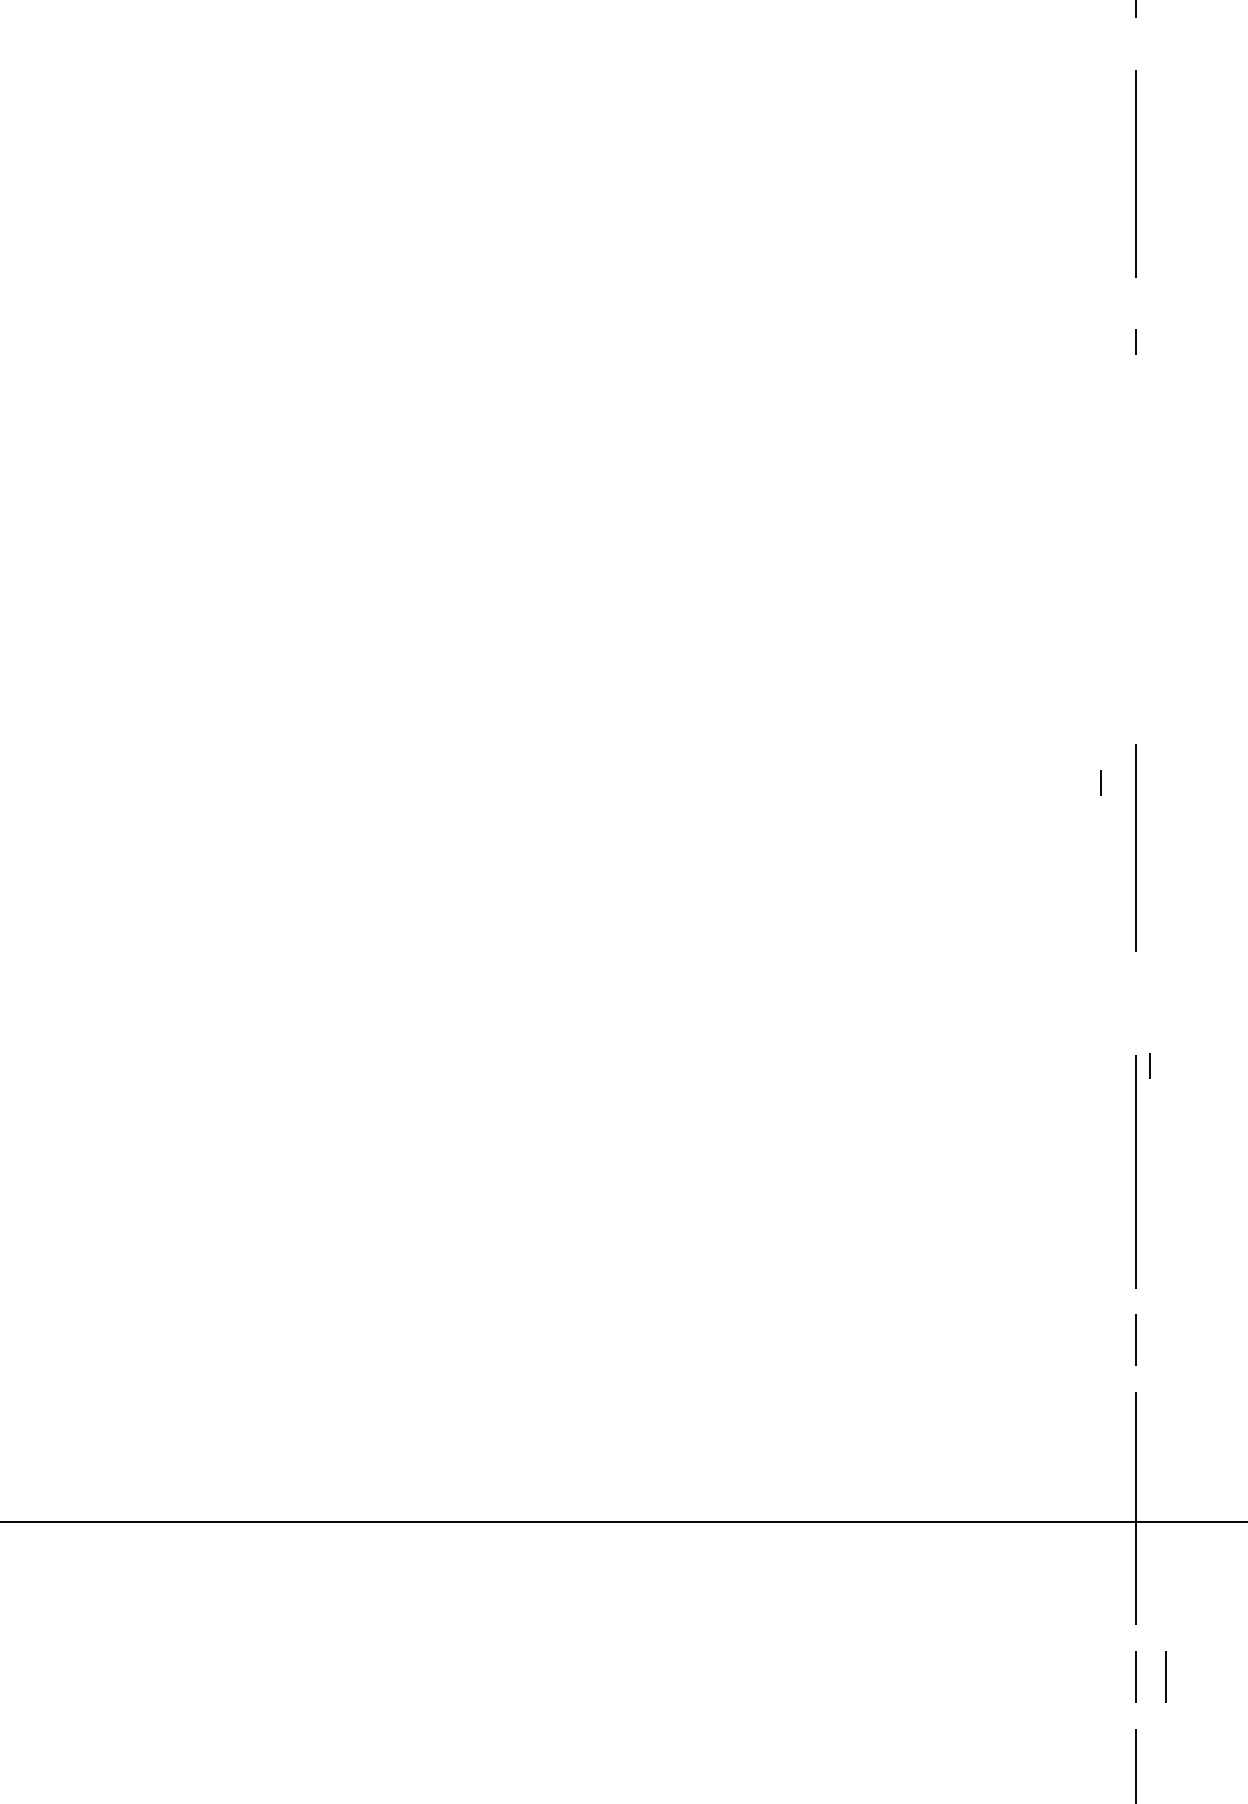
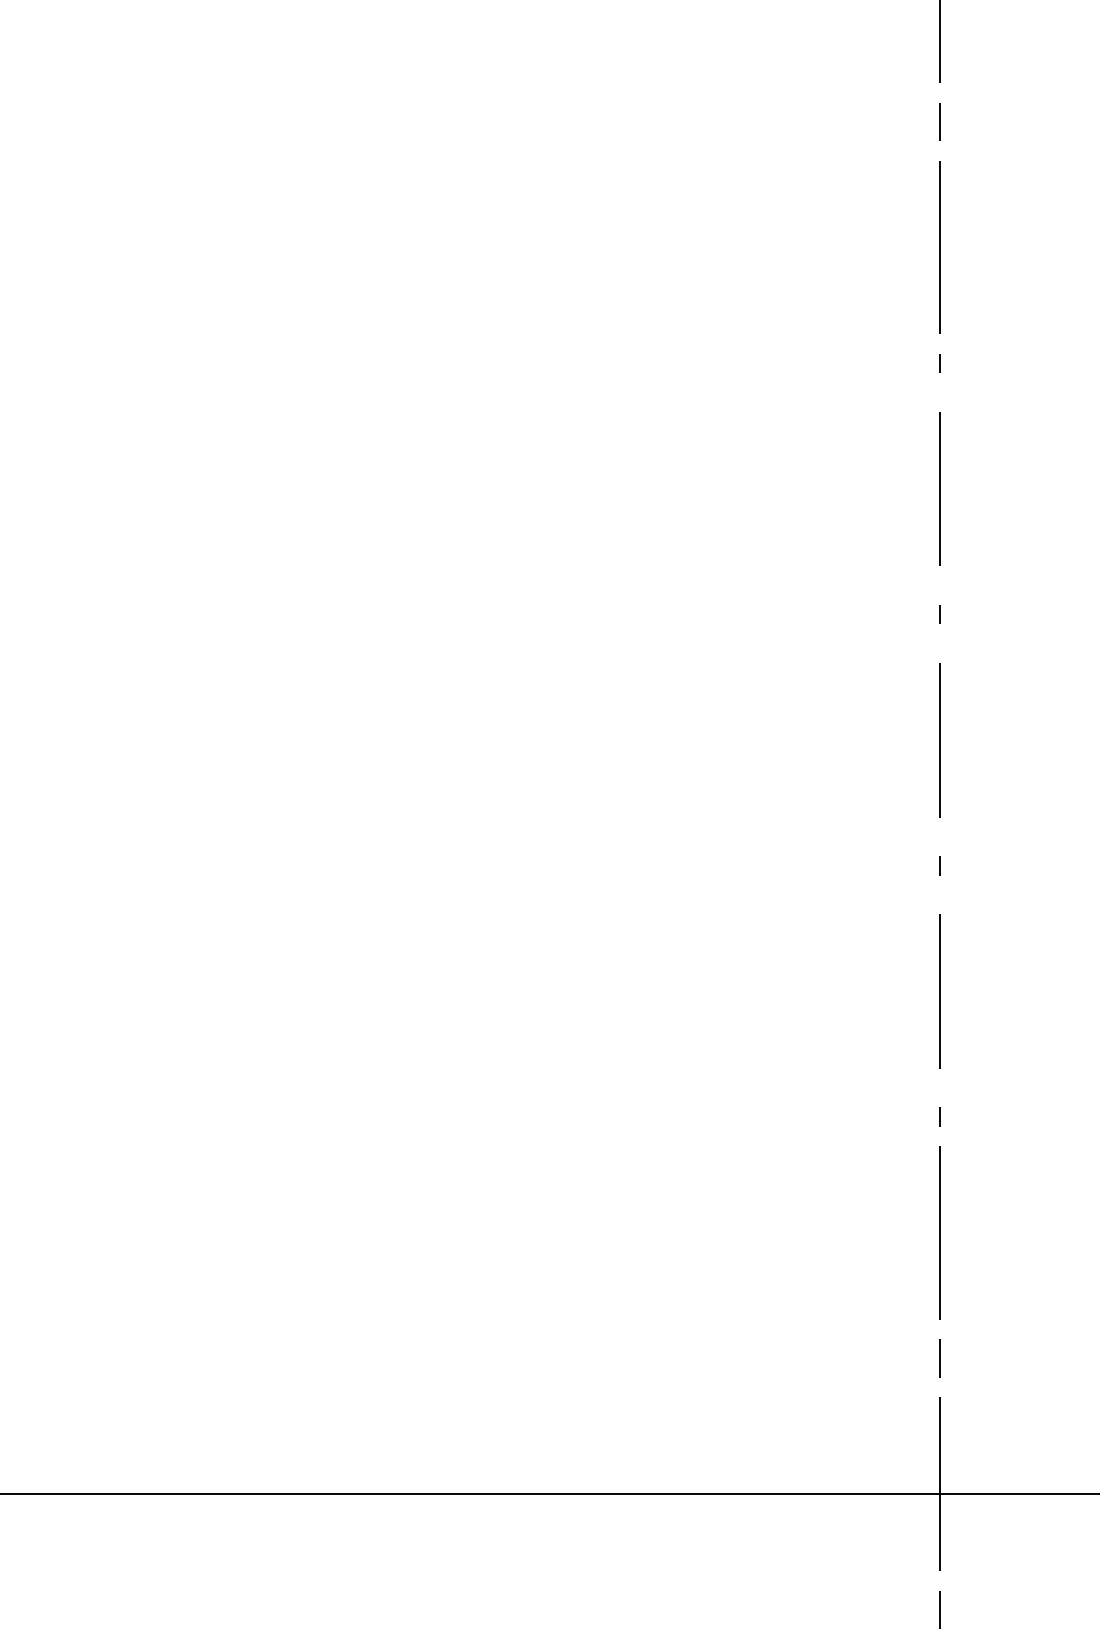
line: (1134, 511) -> (939, 740), added
line: (1100, 782) -> (939, 865), moved
line: (1149, 1065) -> (939, 1116), moved
line: (1165, 1676) -> (962, 1609), removed

